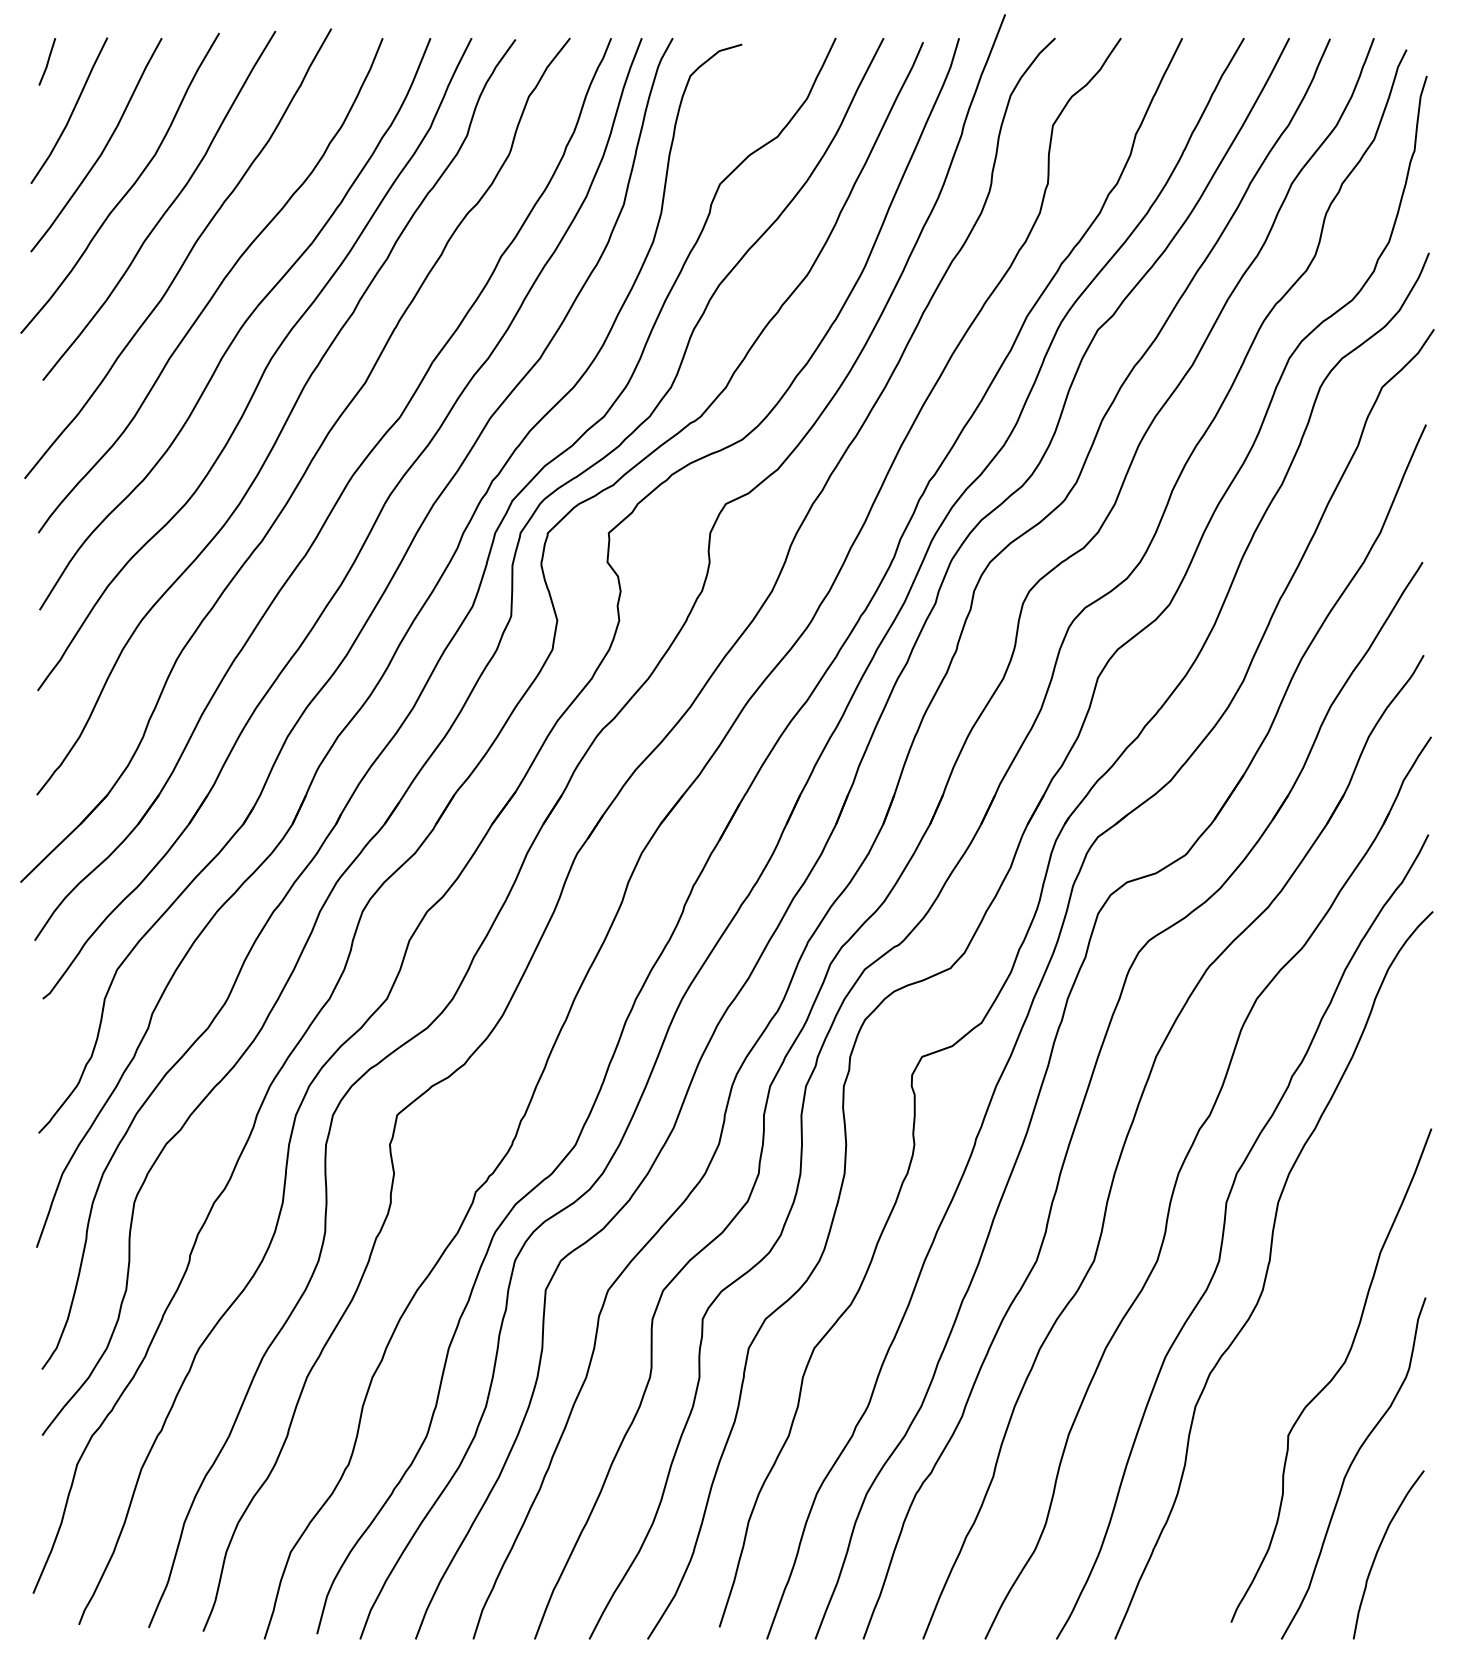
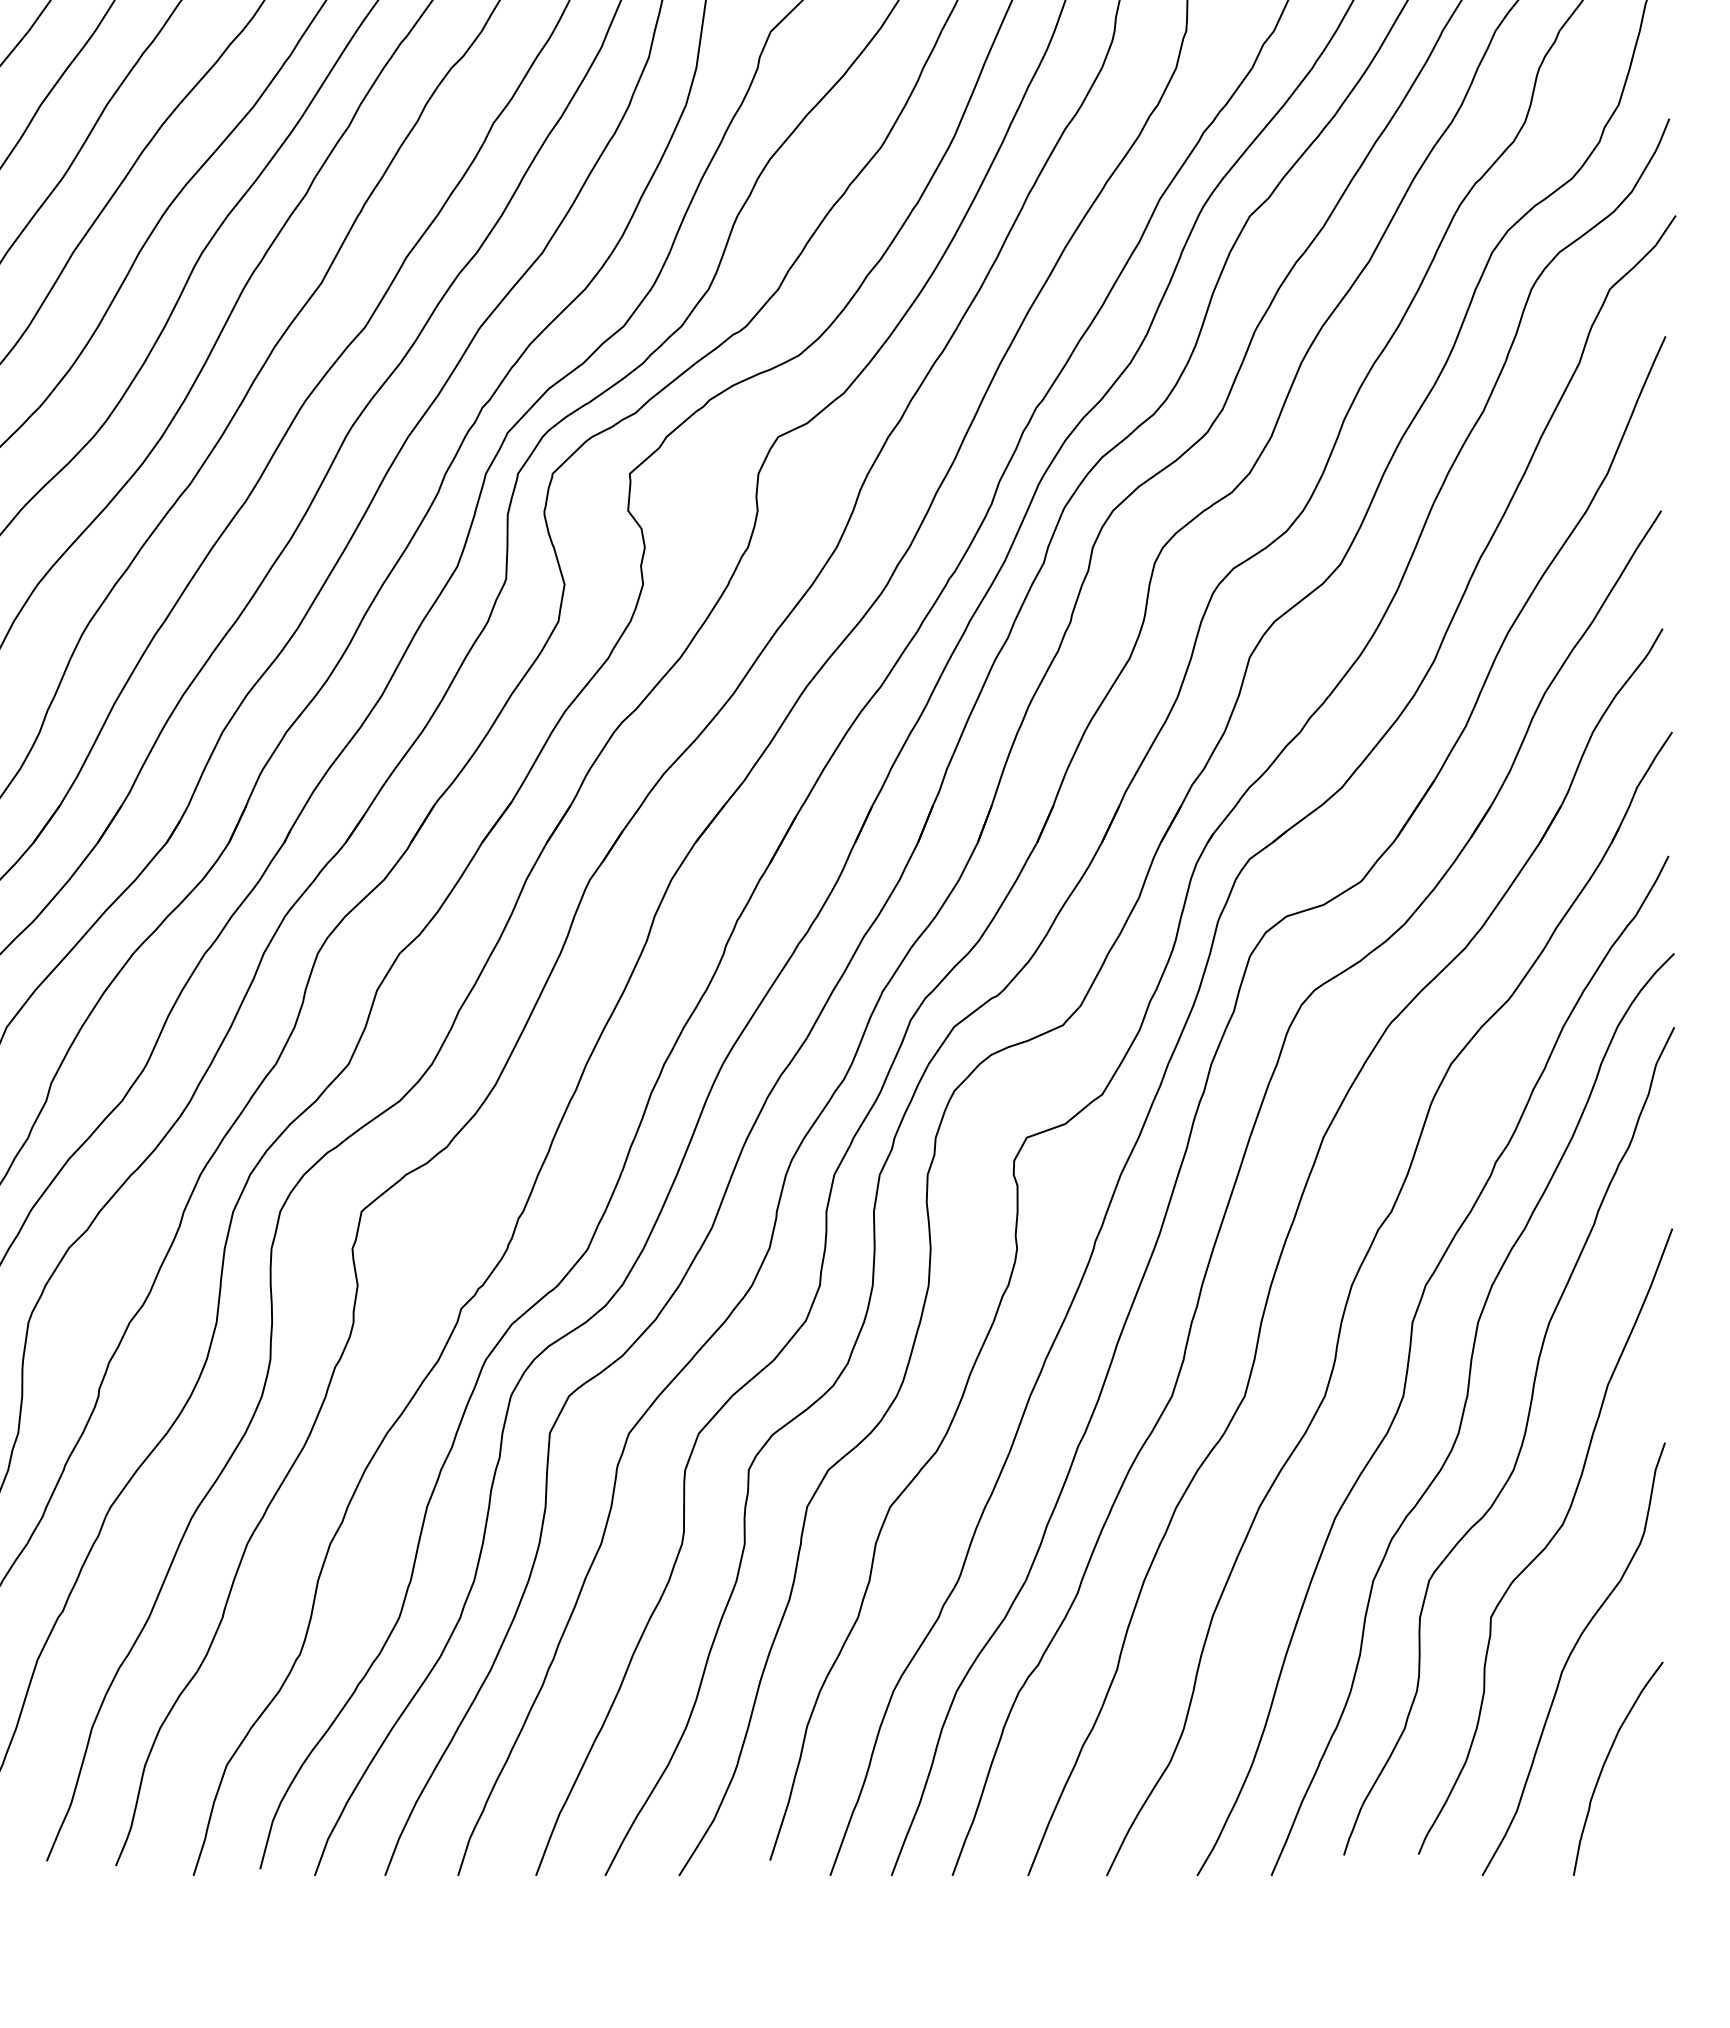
curve: (1311, 1299) -> (1520, 1445), added

